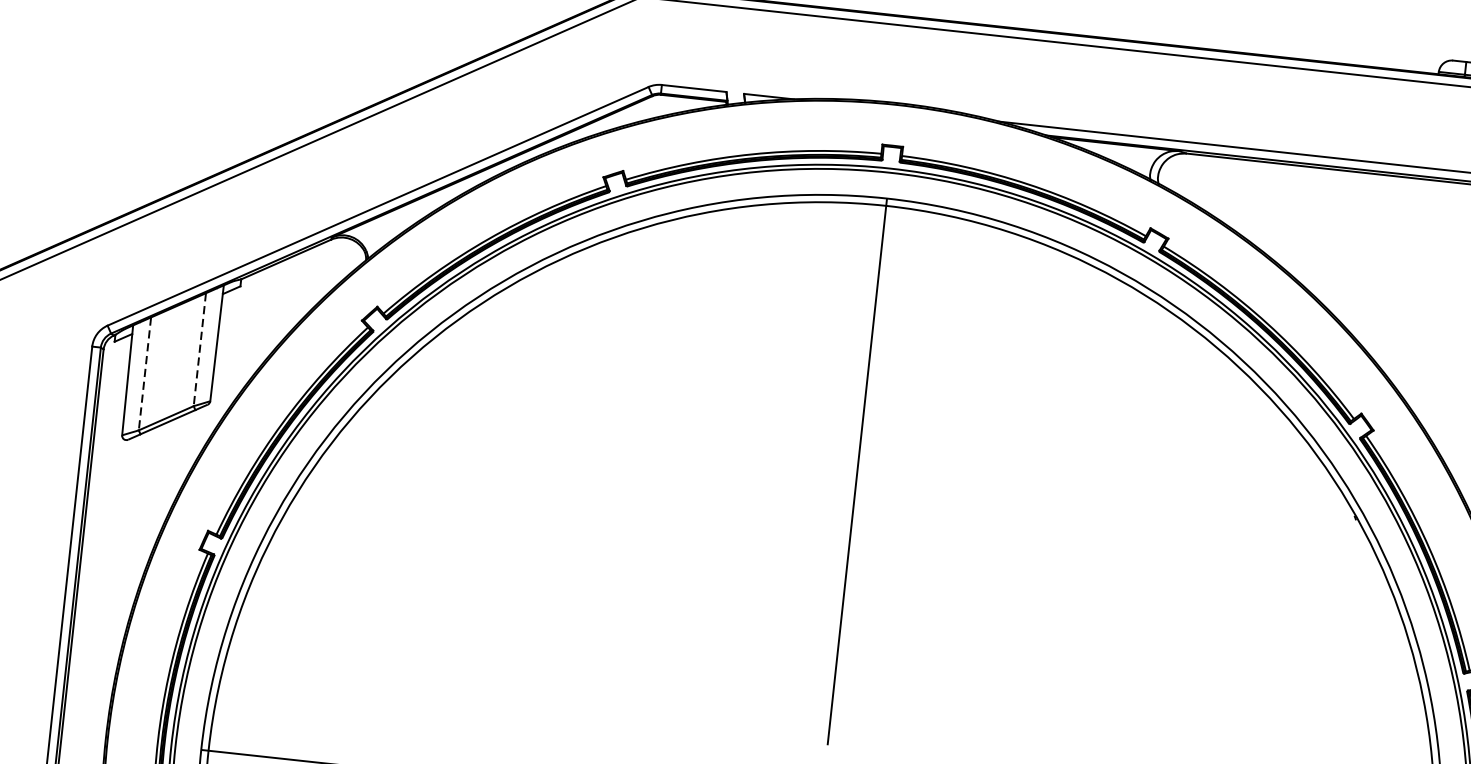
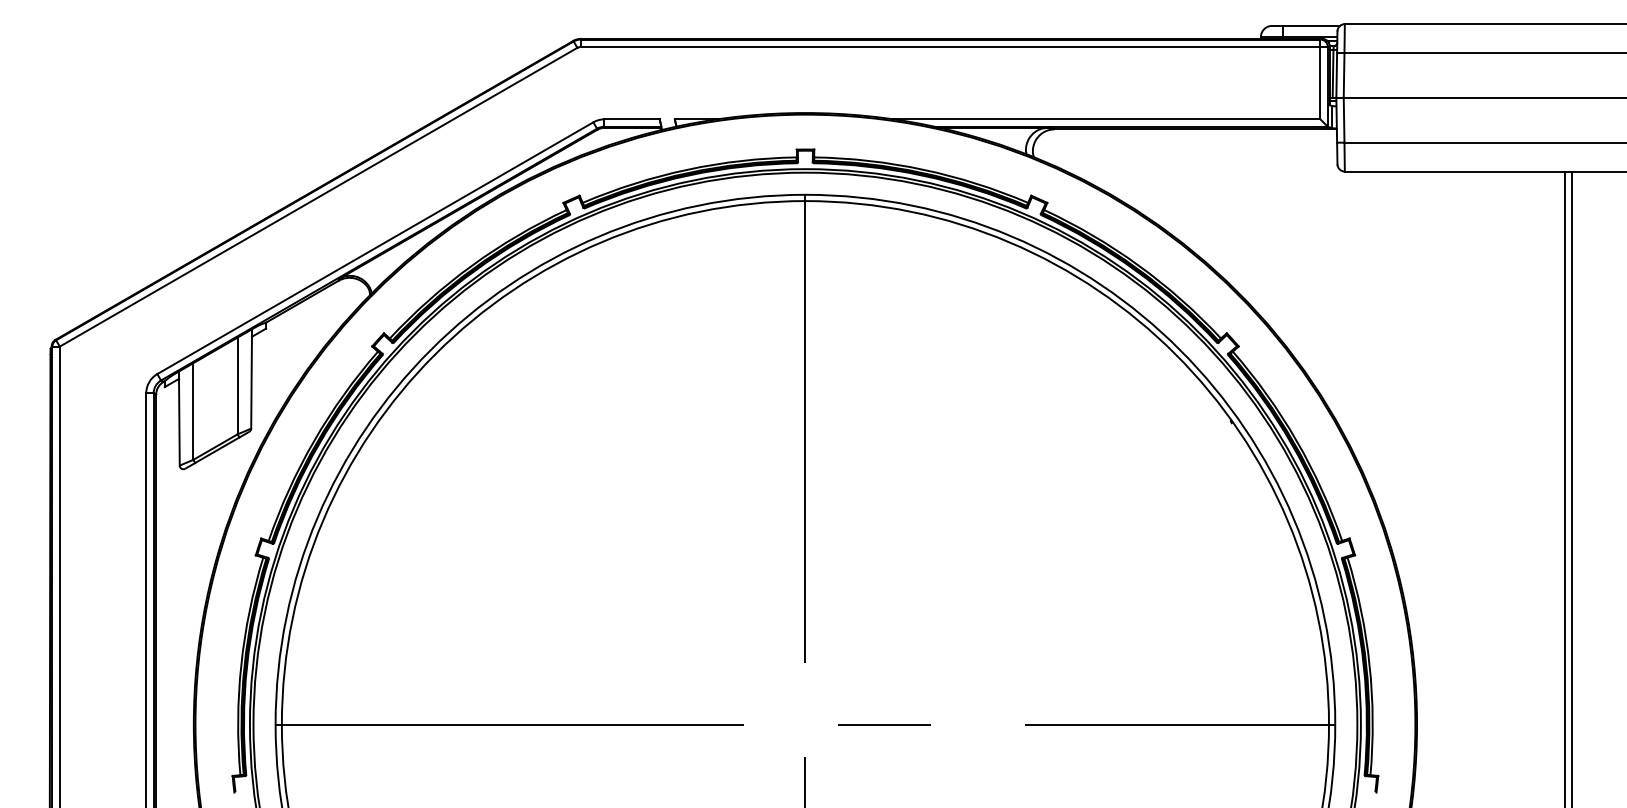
line: (199, 350) -> (237, 386), dashed -> solid
line: (144, 375) -> (193, 412), dashed -> solid

